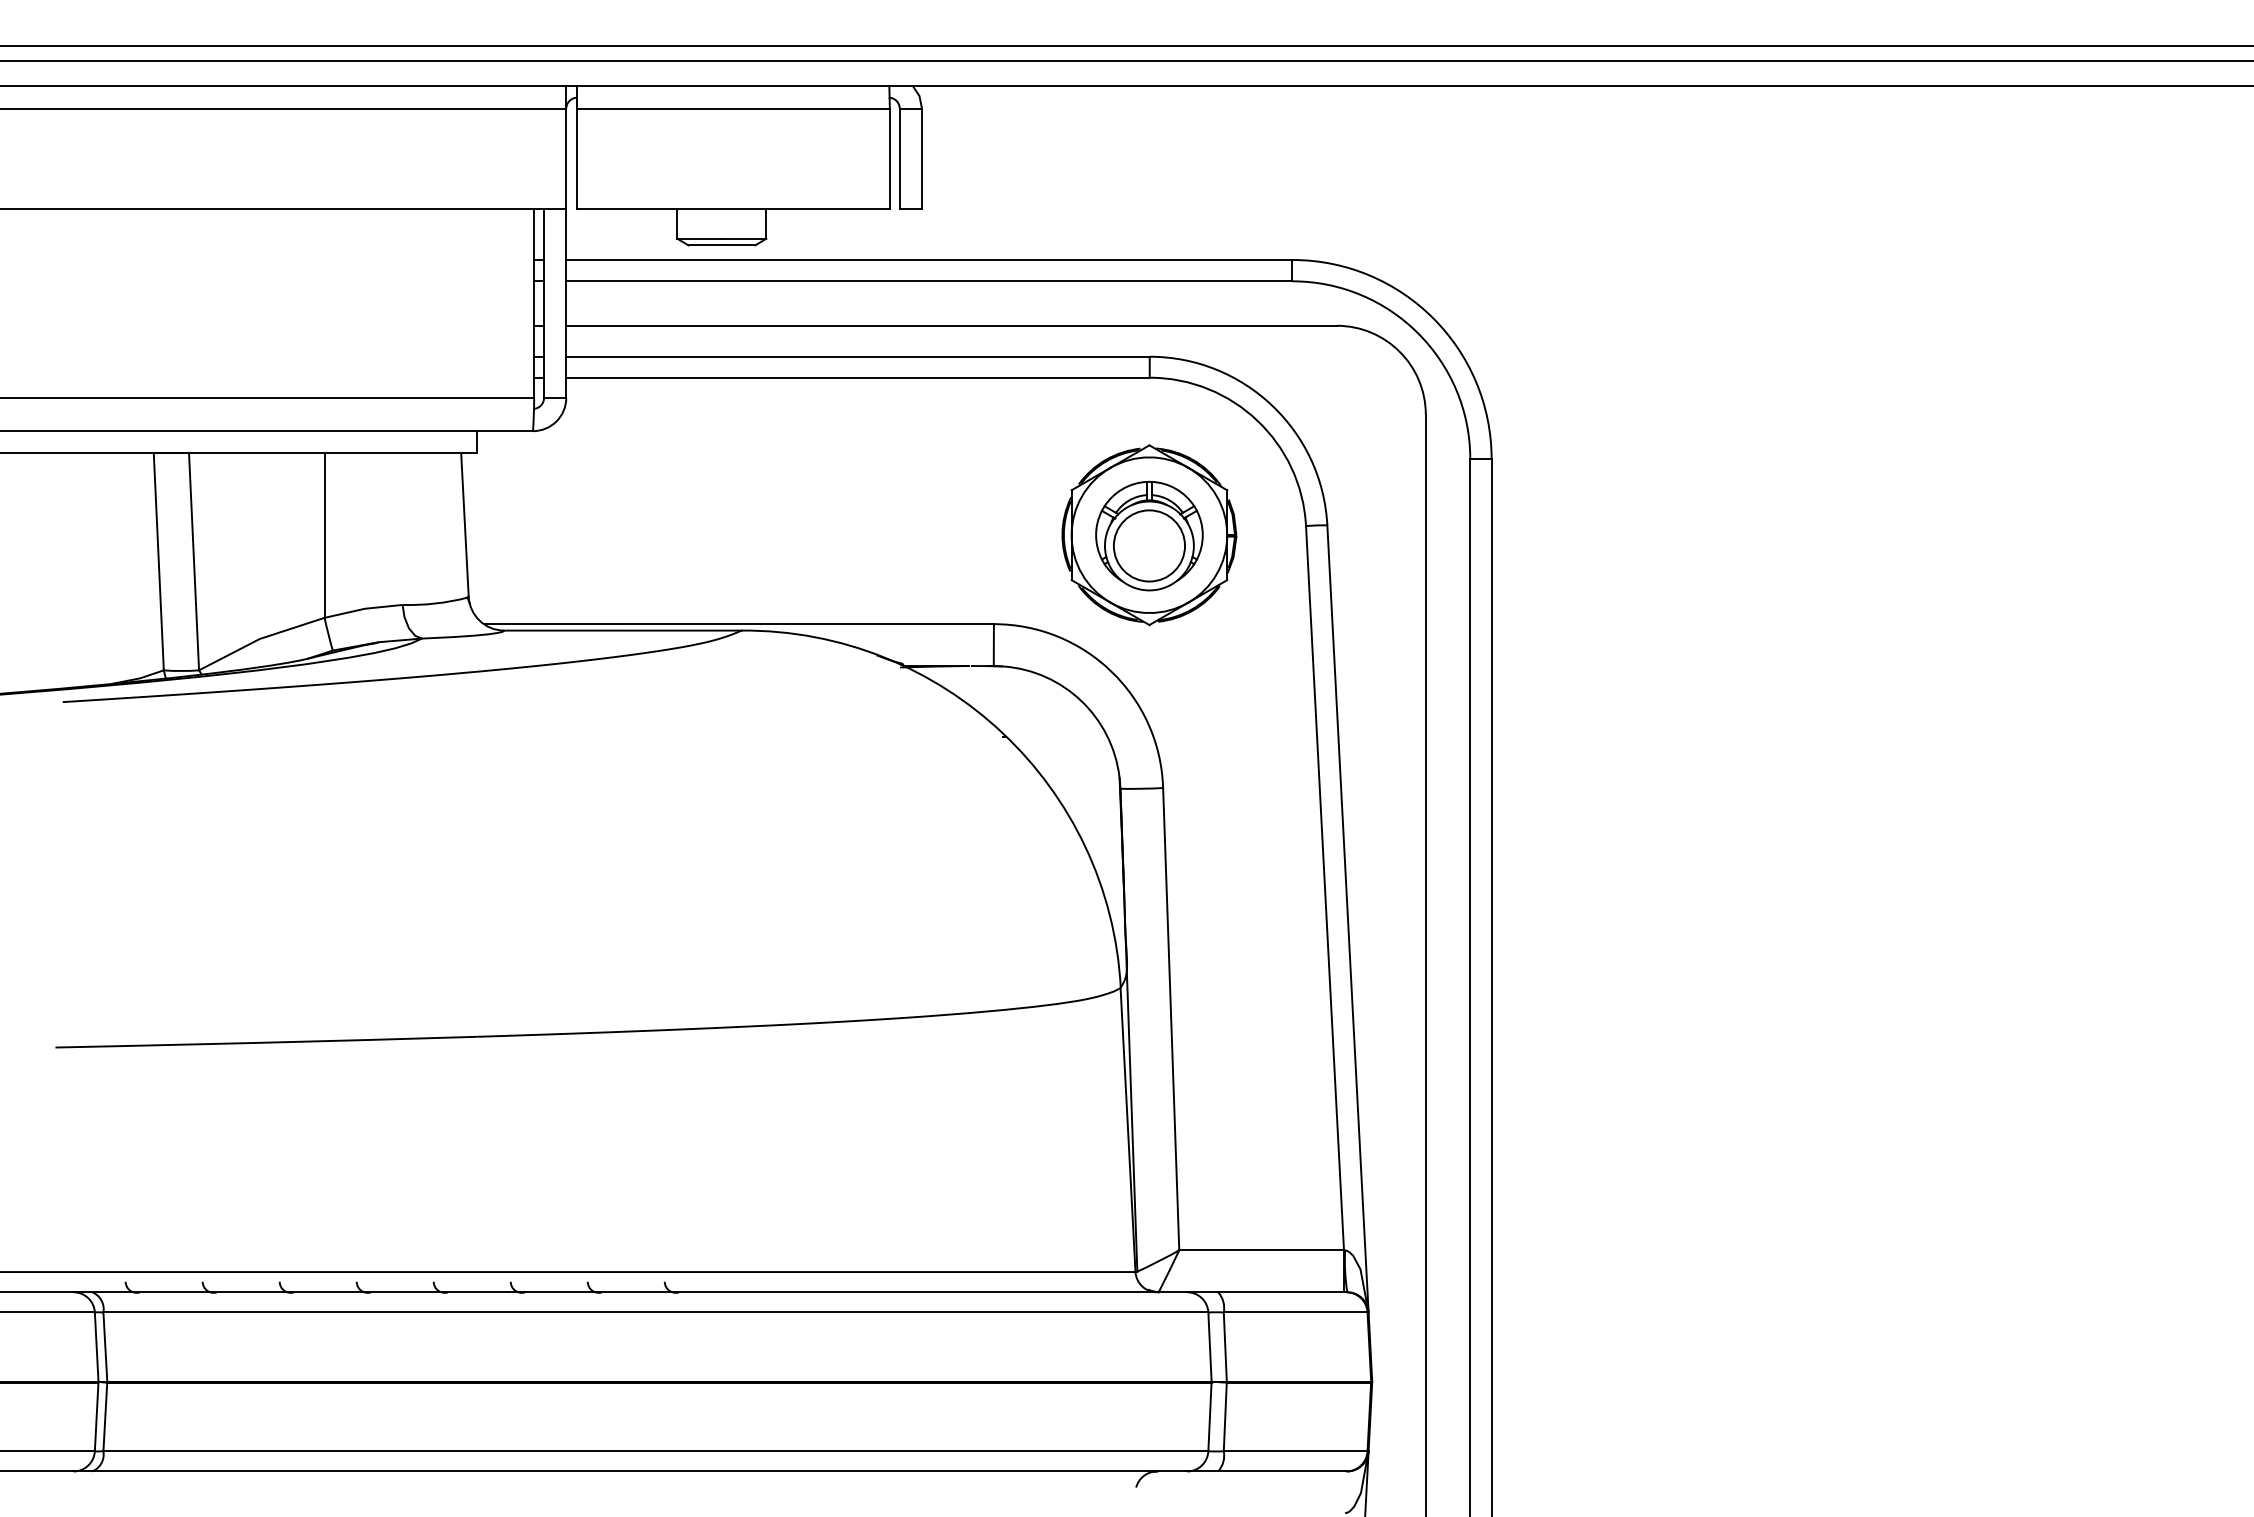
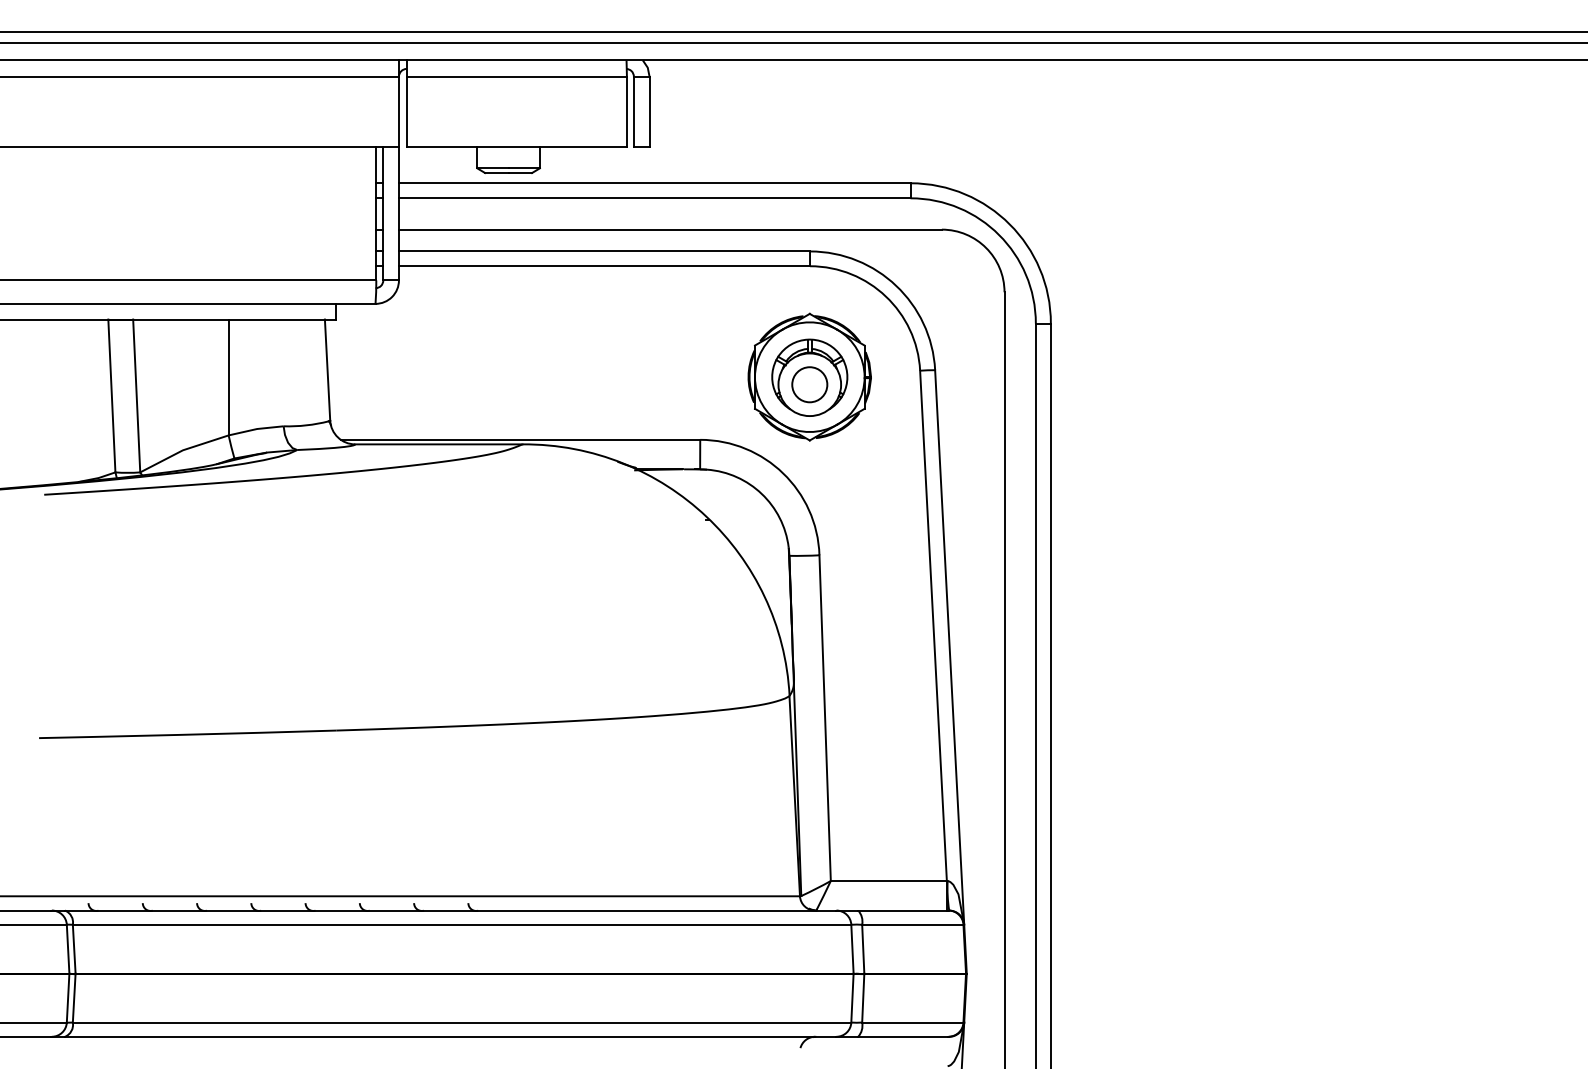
circle: (1149, 545) -> (809, 384), size x0.7

